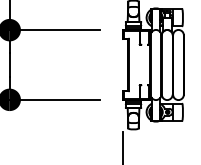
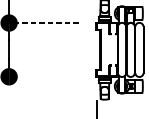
line: (53, 30) -> (42, 23), solid -> dashed
line: (54, 99) -> (43, 76), removed

